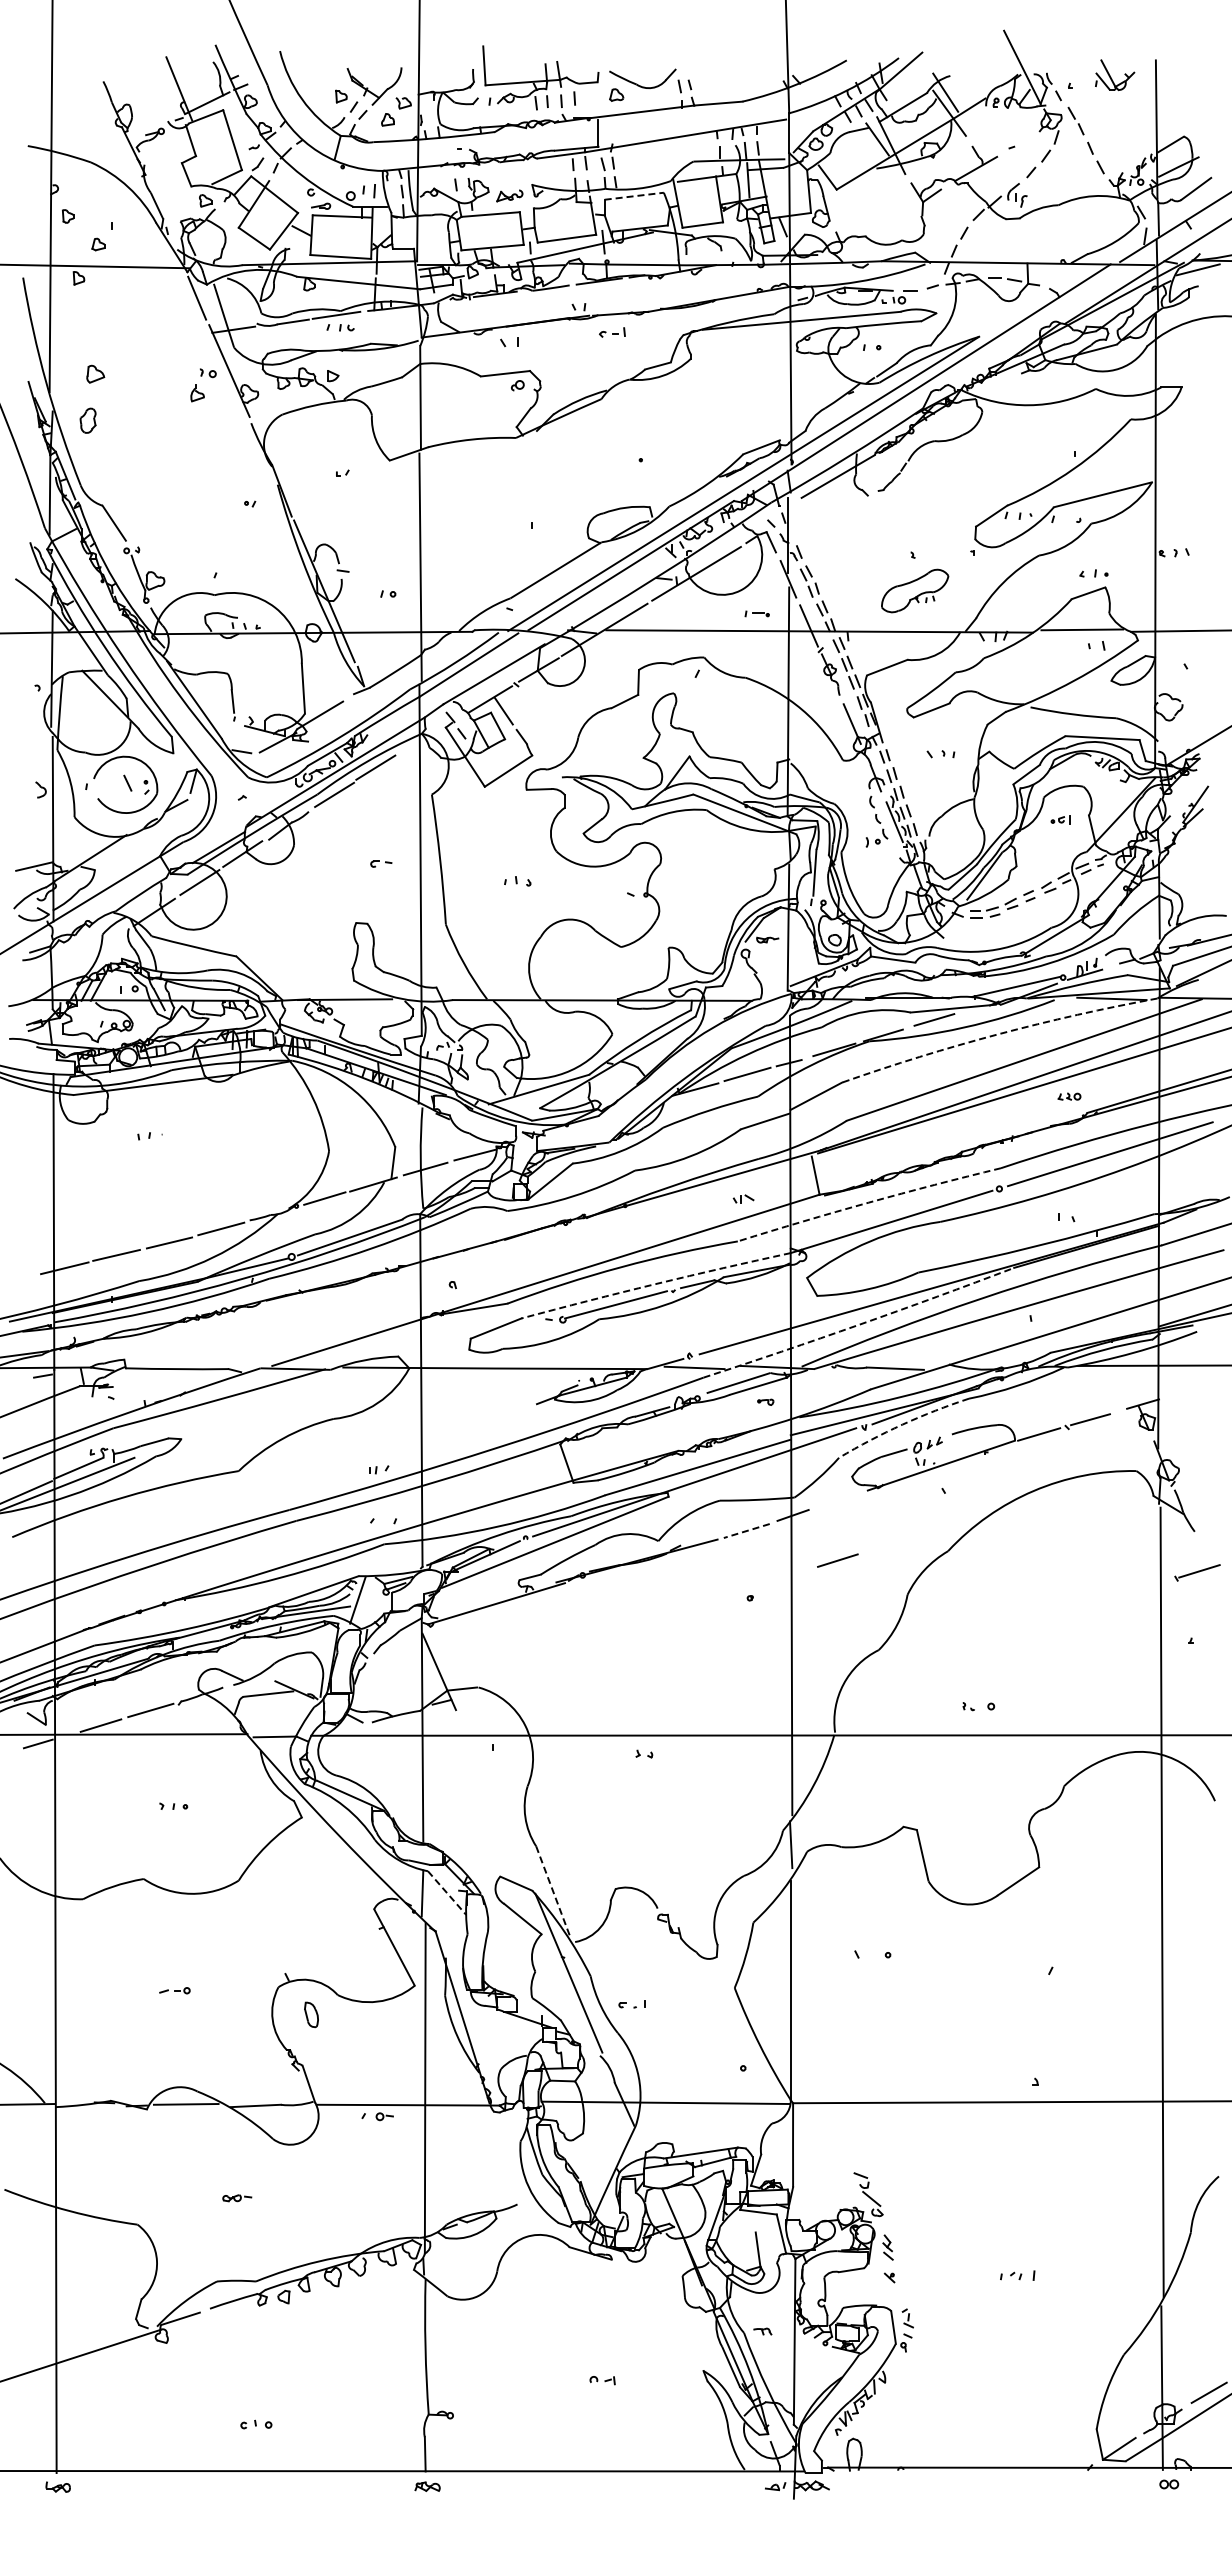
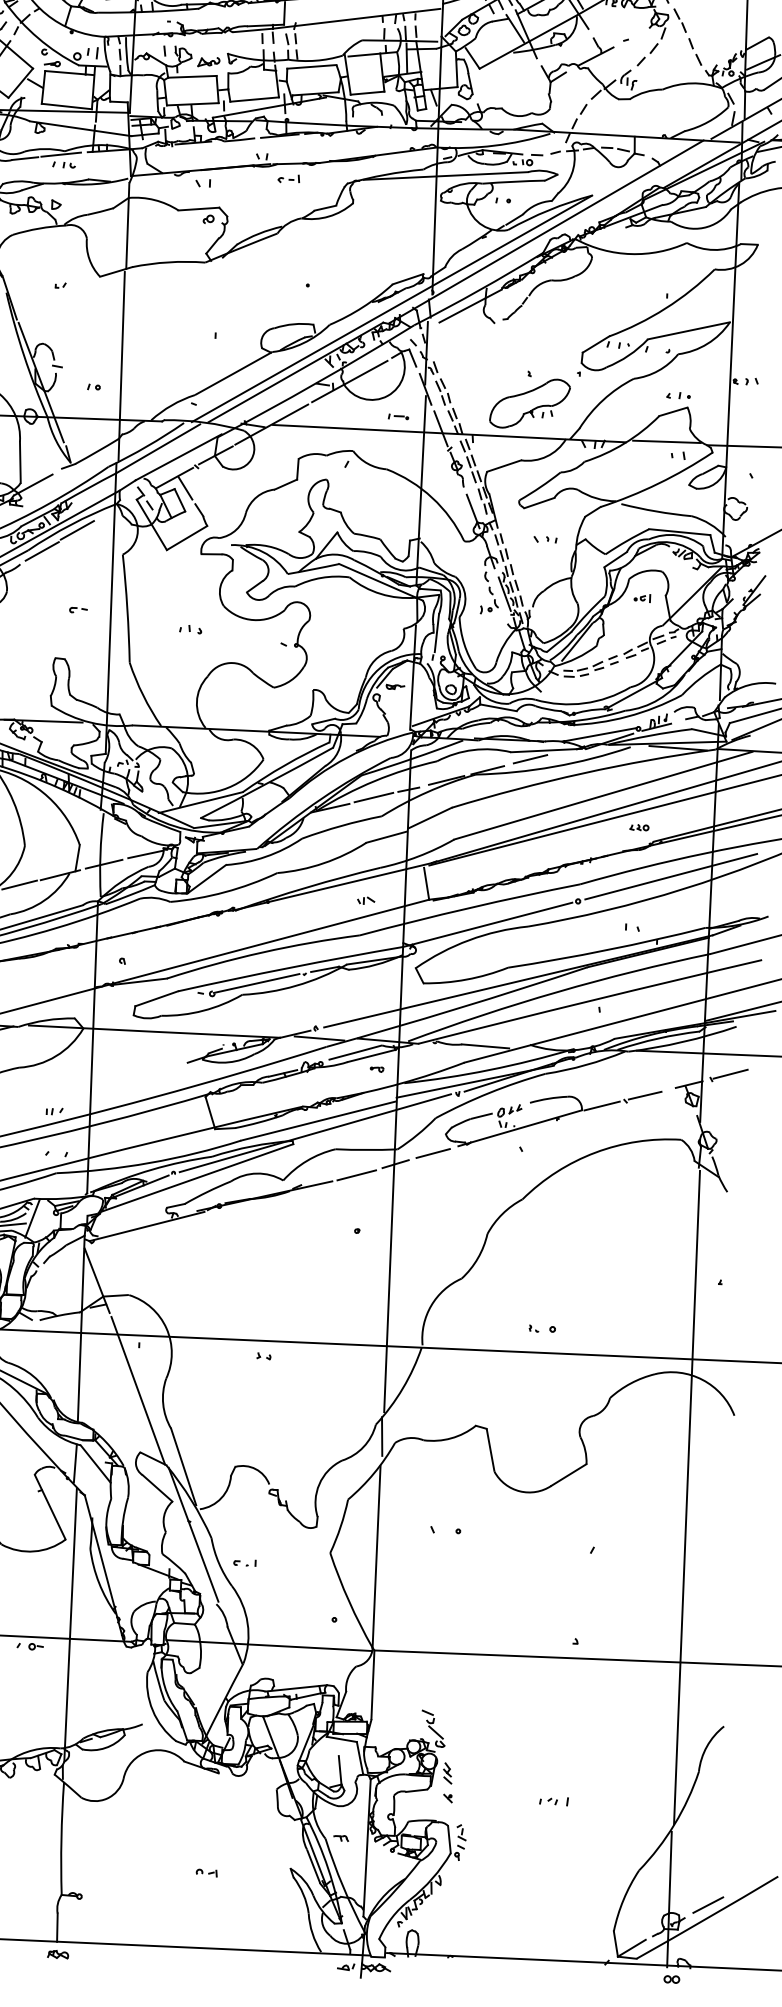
line: (634, 196) -> (312, 67), dashed -> solid
part: (914, 590) -> (529, 403), size x1.43
arc: (998, 1034) -> (582, 773), dashed -> solid
arc: (868, 1202) -> (469, 907), dashed -> solid
arc: (655, 1284) -> (290, 968), dashed -> solid
arc: (859, 1324) -> (457, 1008), dashed -> solid
arc: (902, 1424) -> (489, 1092), dashed -> solid
line: (746, 1531) -> (356, 1175), dashed -> solid
line: (837, 1560) -> (432, 1153), moved
part: (1197, 1572) -> (728, 1075), moved
line: (494, 1801) -> (138, 1390), added
line: (553, 1891) -> (183, 1466), dashed -> solid
line: (447, 1893) -> (96, 1464), dashed -> solid

